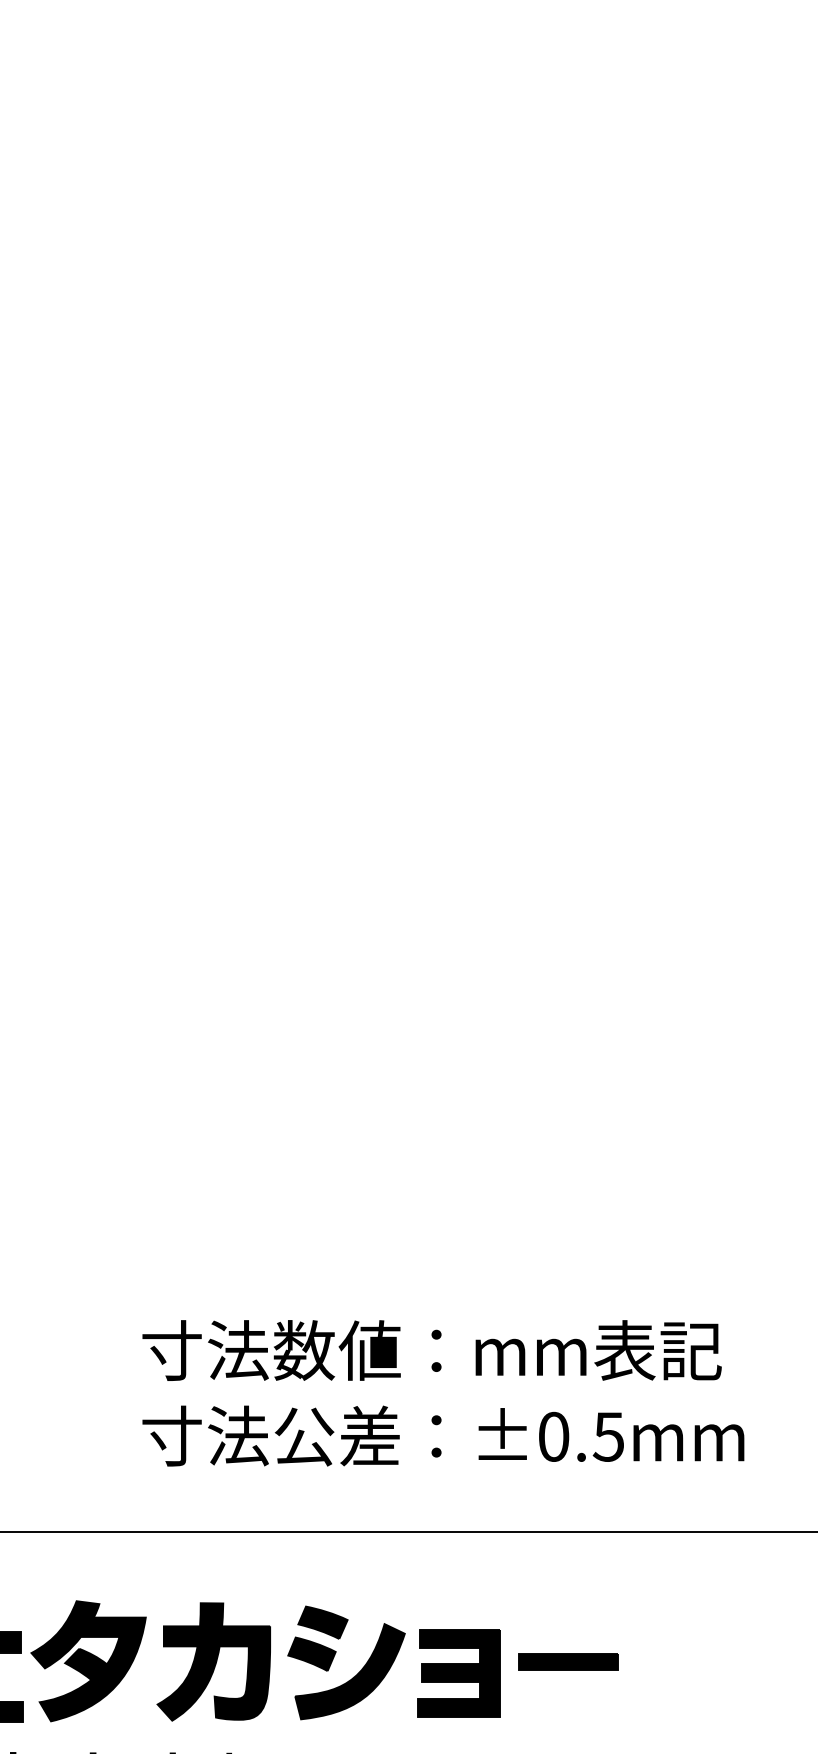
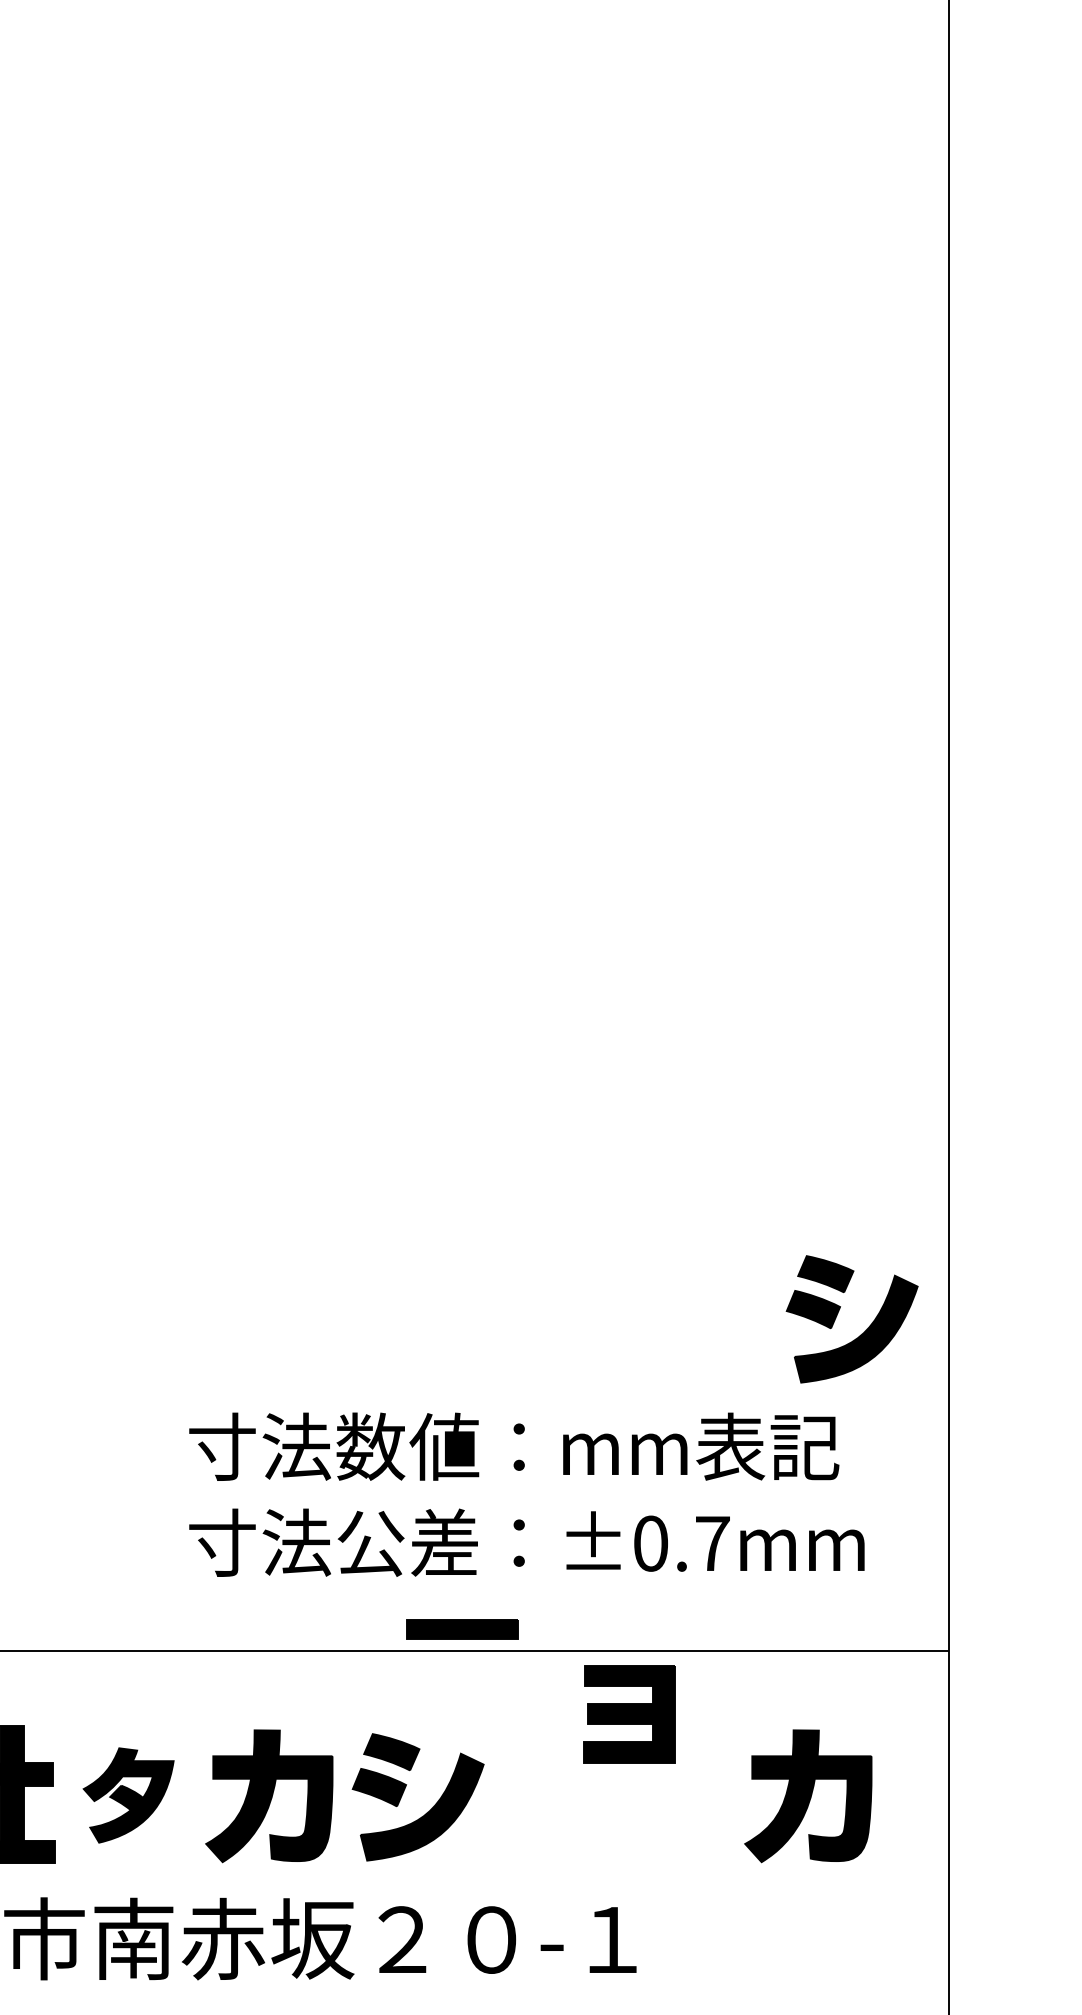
part: (721, 1231) -> (838, 1313), added
text: (607, 1436) -> (711, 1543), ±0.5mm -> ±0.7mm
part: (88, 1661) -> (128, 1795), size x0.7
part: (568, 1662) -> (462, 1629), moved
part: (694, 1662) -> (808, 1796), added
part: (459, 1673) -> (629, 1714), moved

